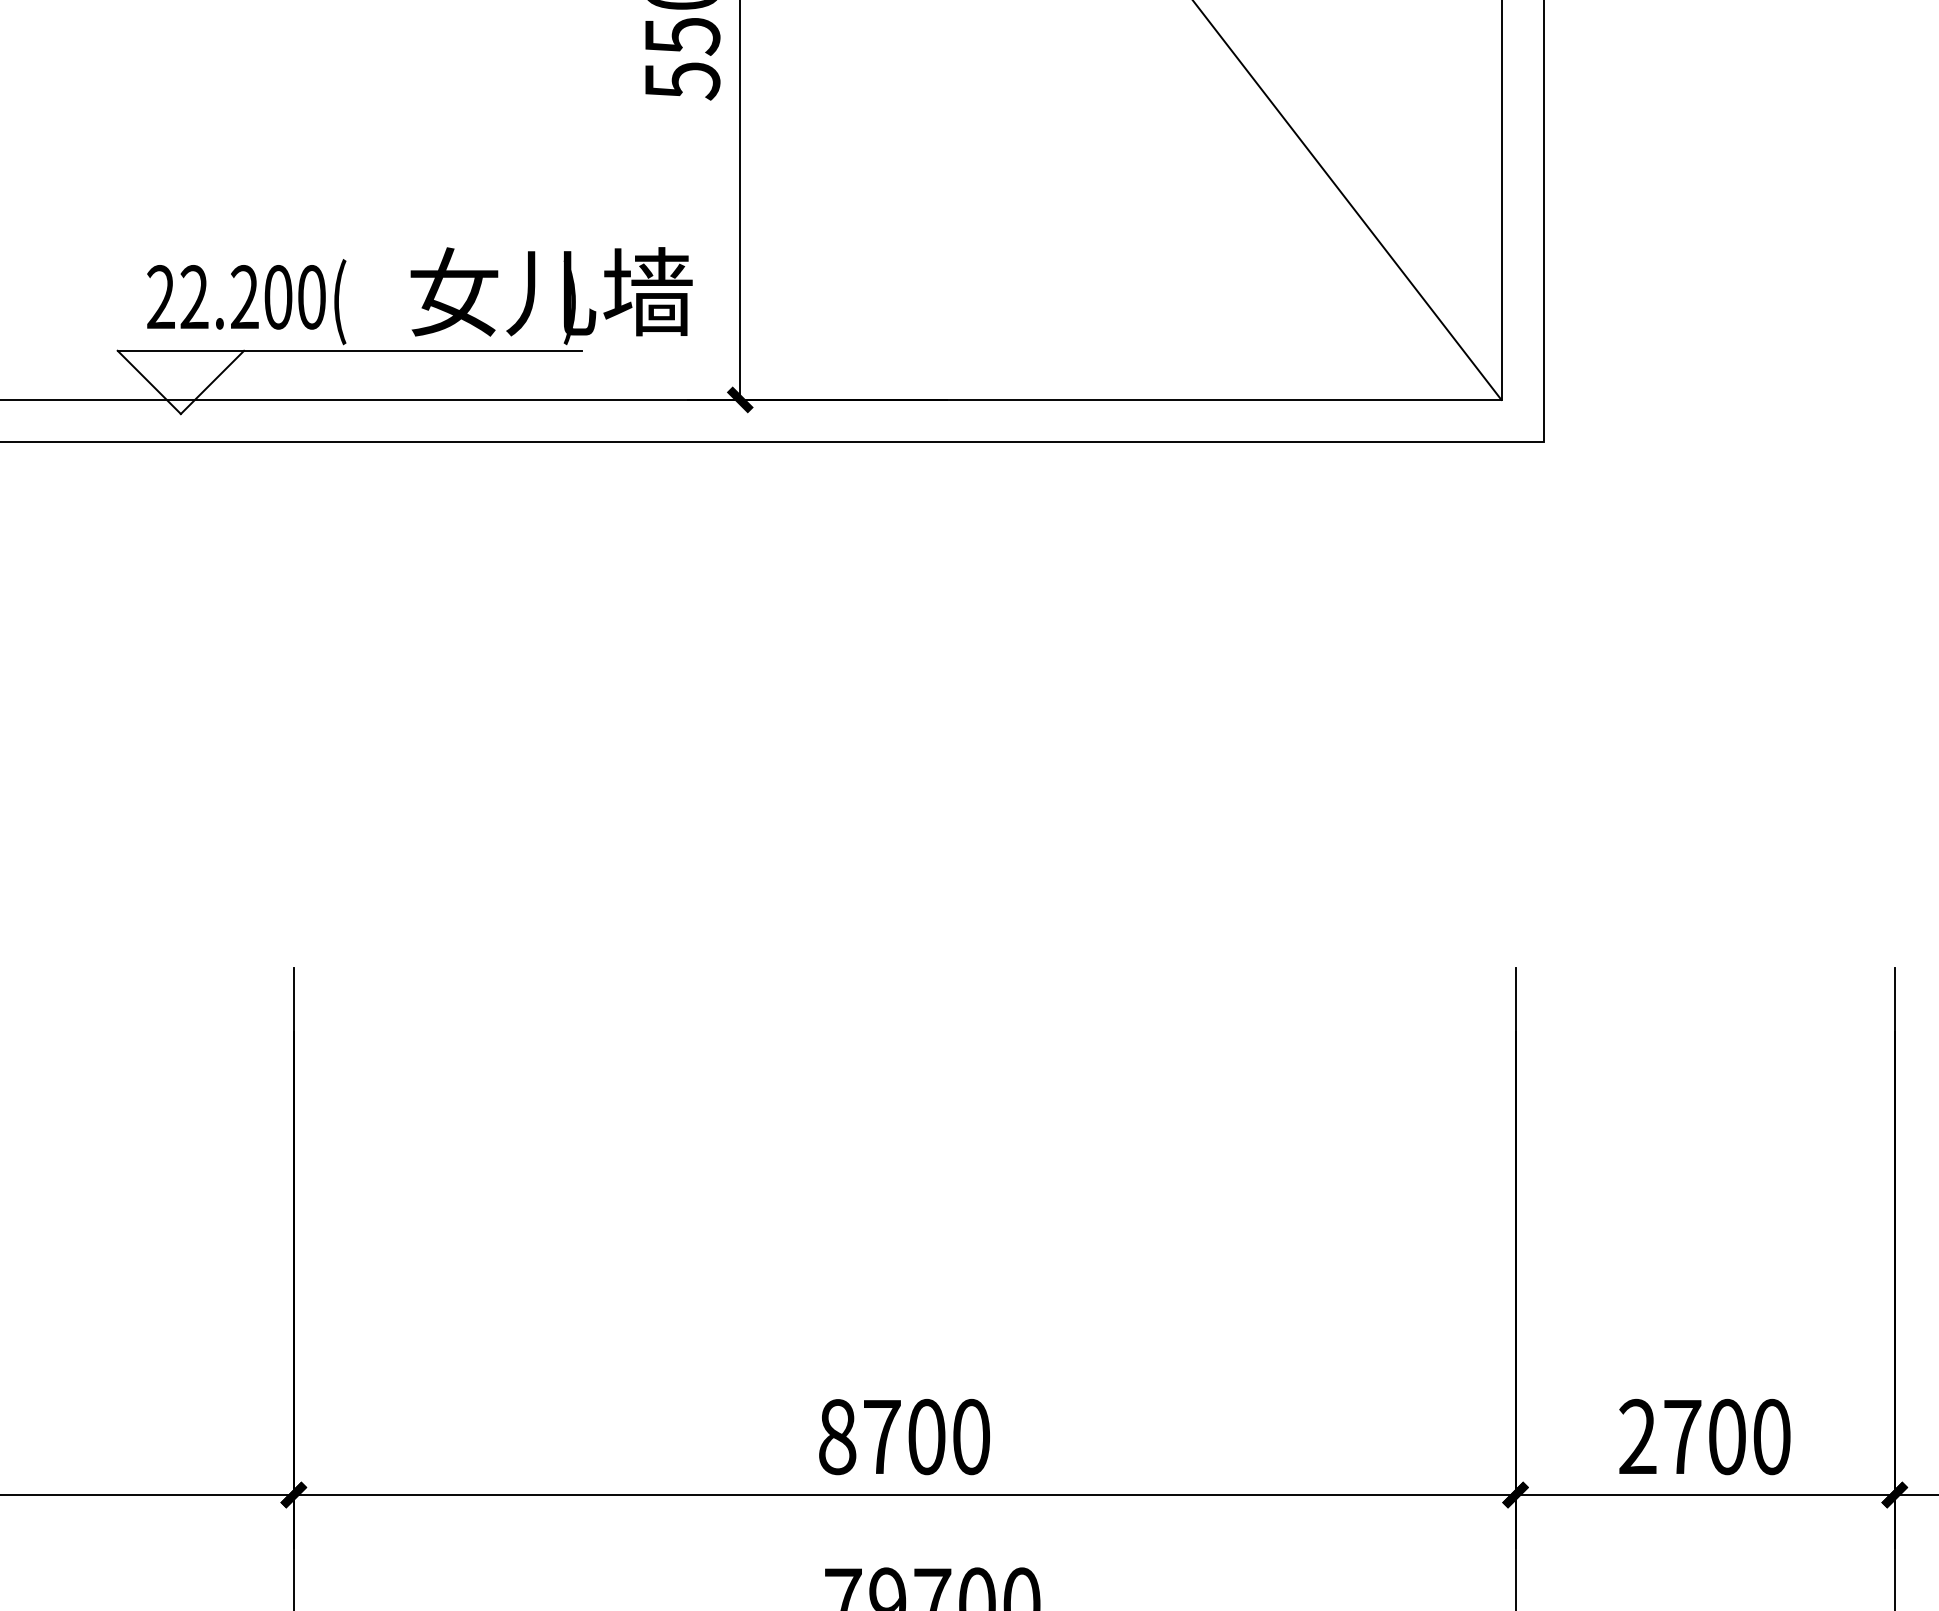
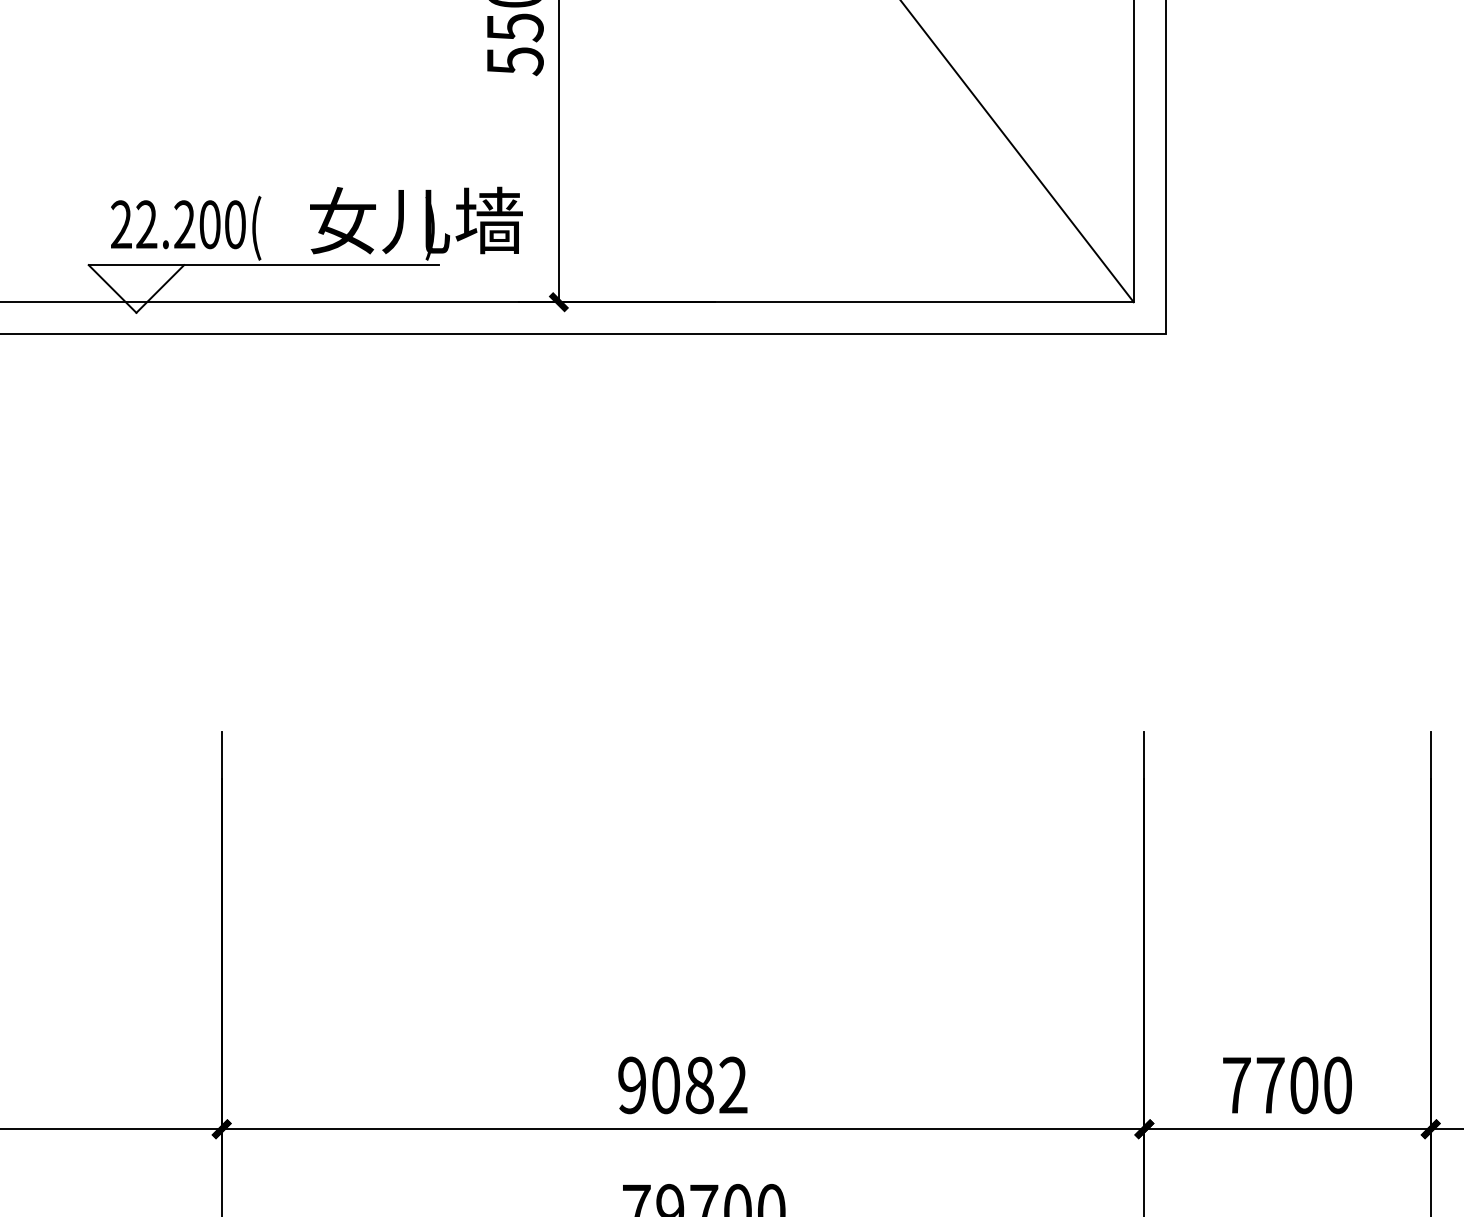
text: (1637, 1435) -> (1236, 1084), 2700 -> 7700
text: (904, 1436) -> (682, 1085), 8700 -> 9082

